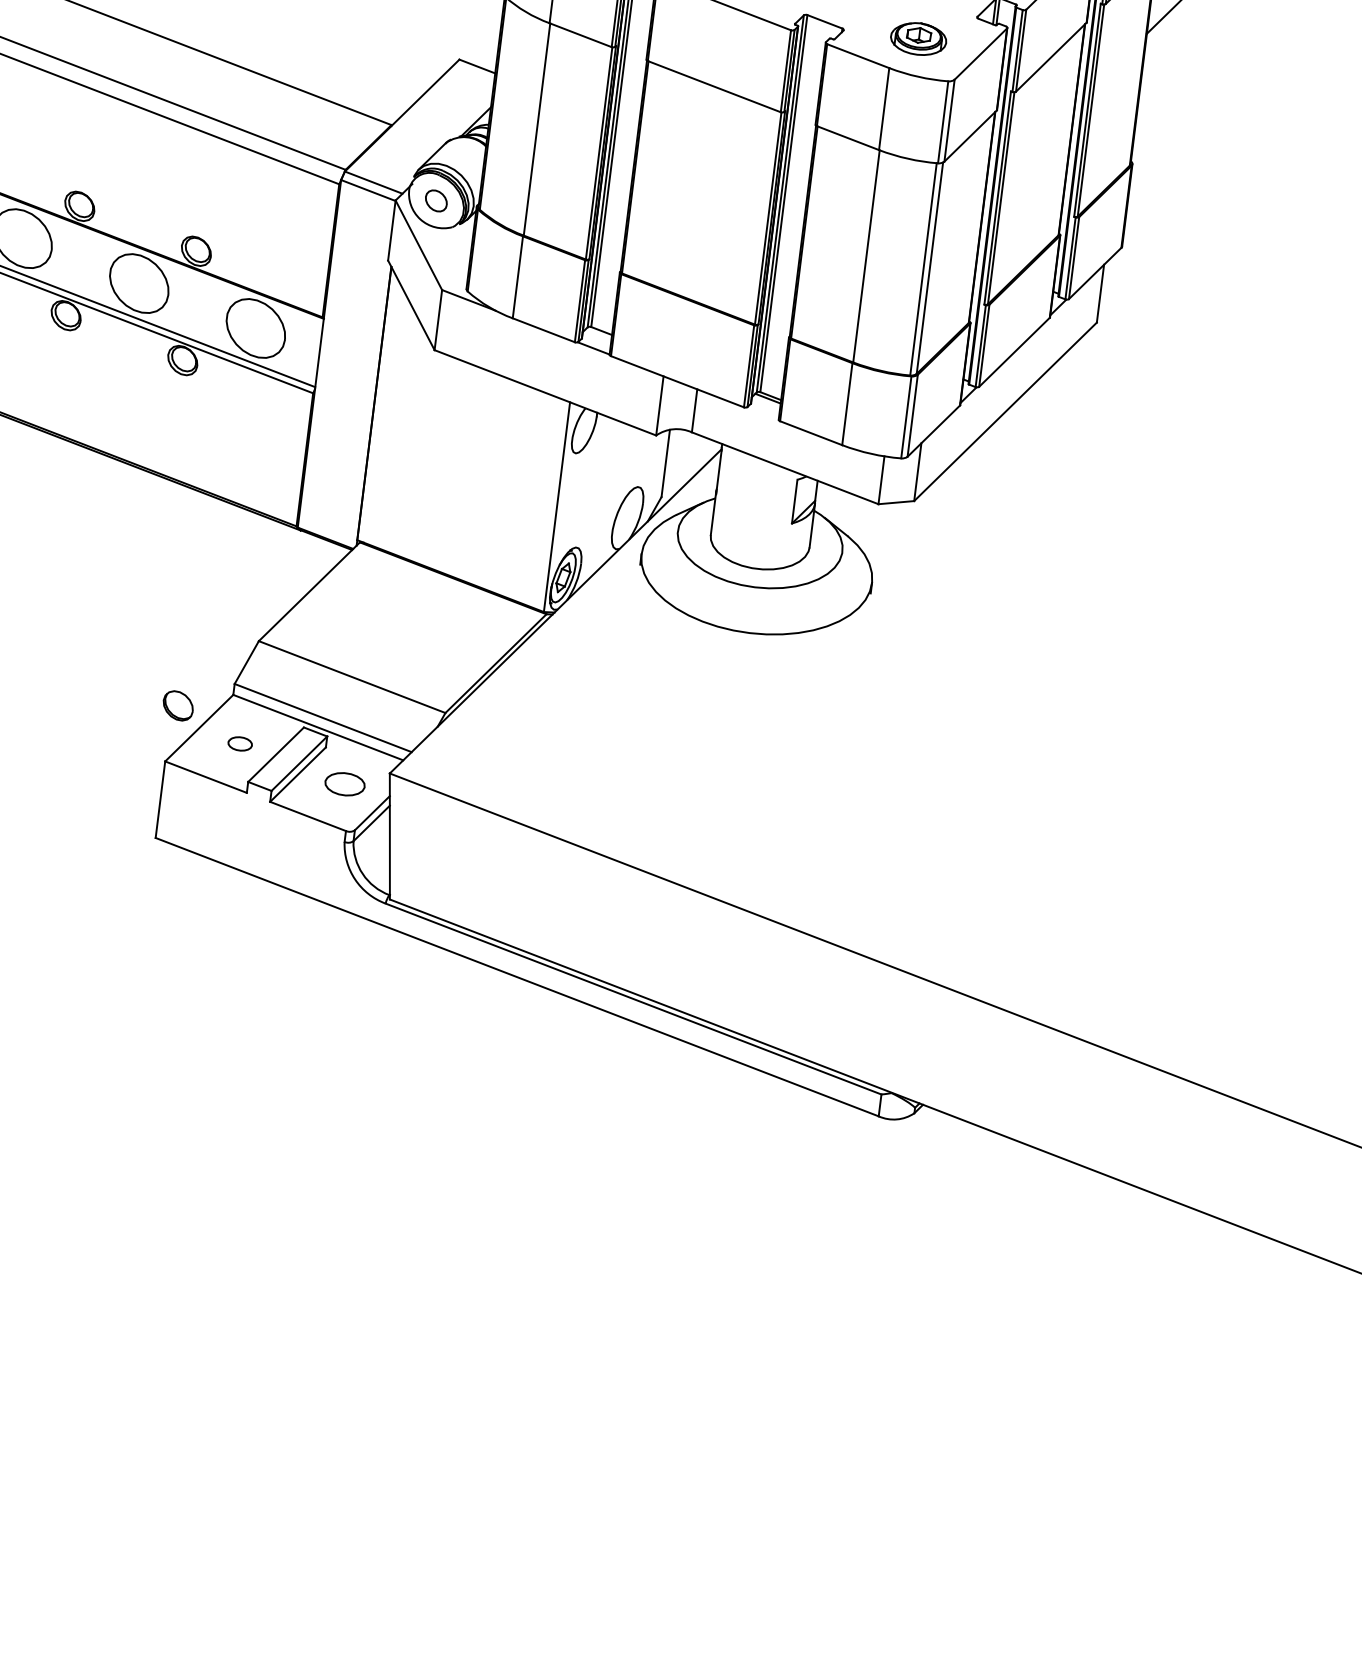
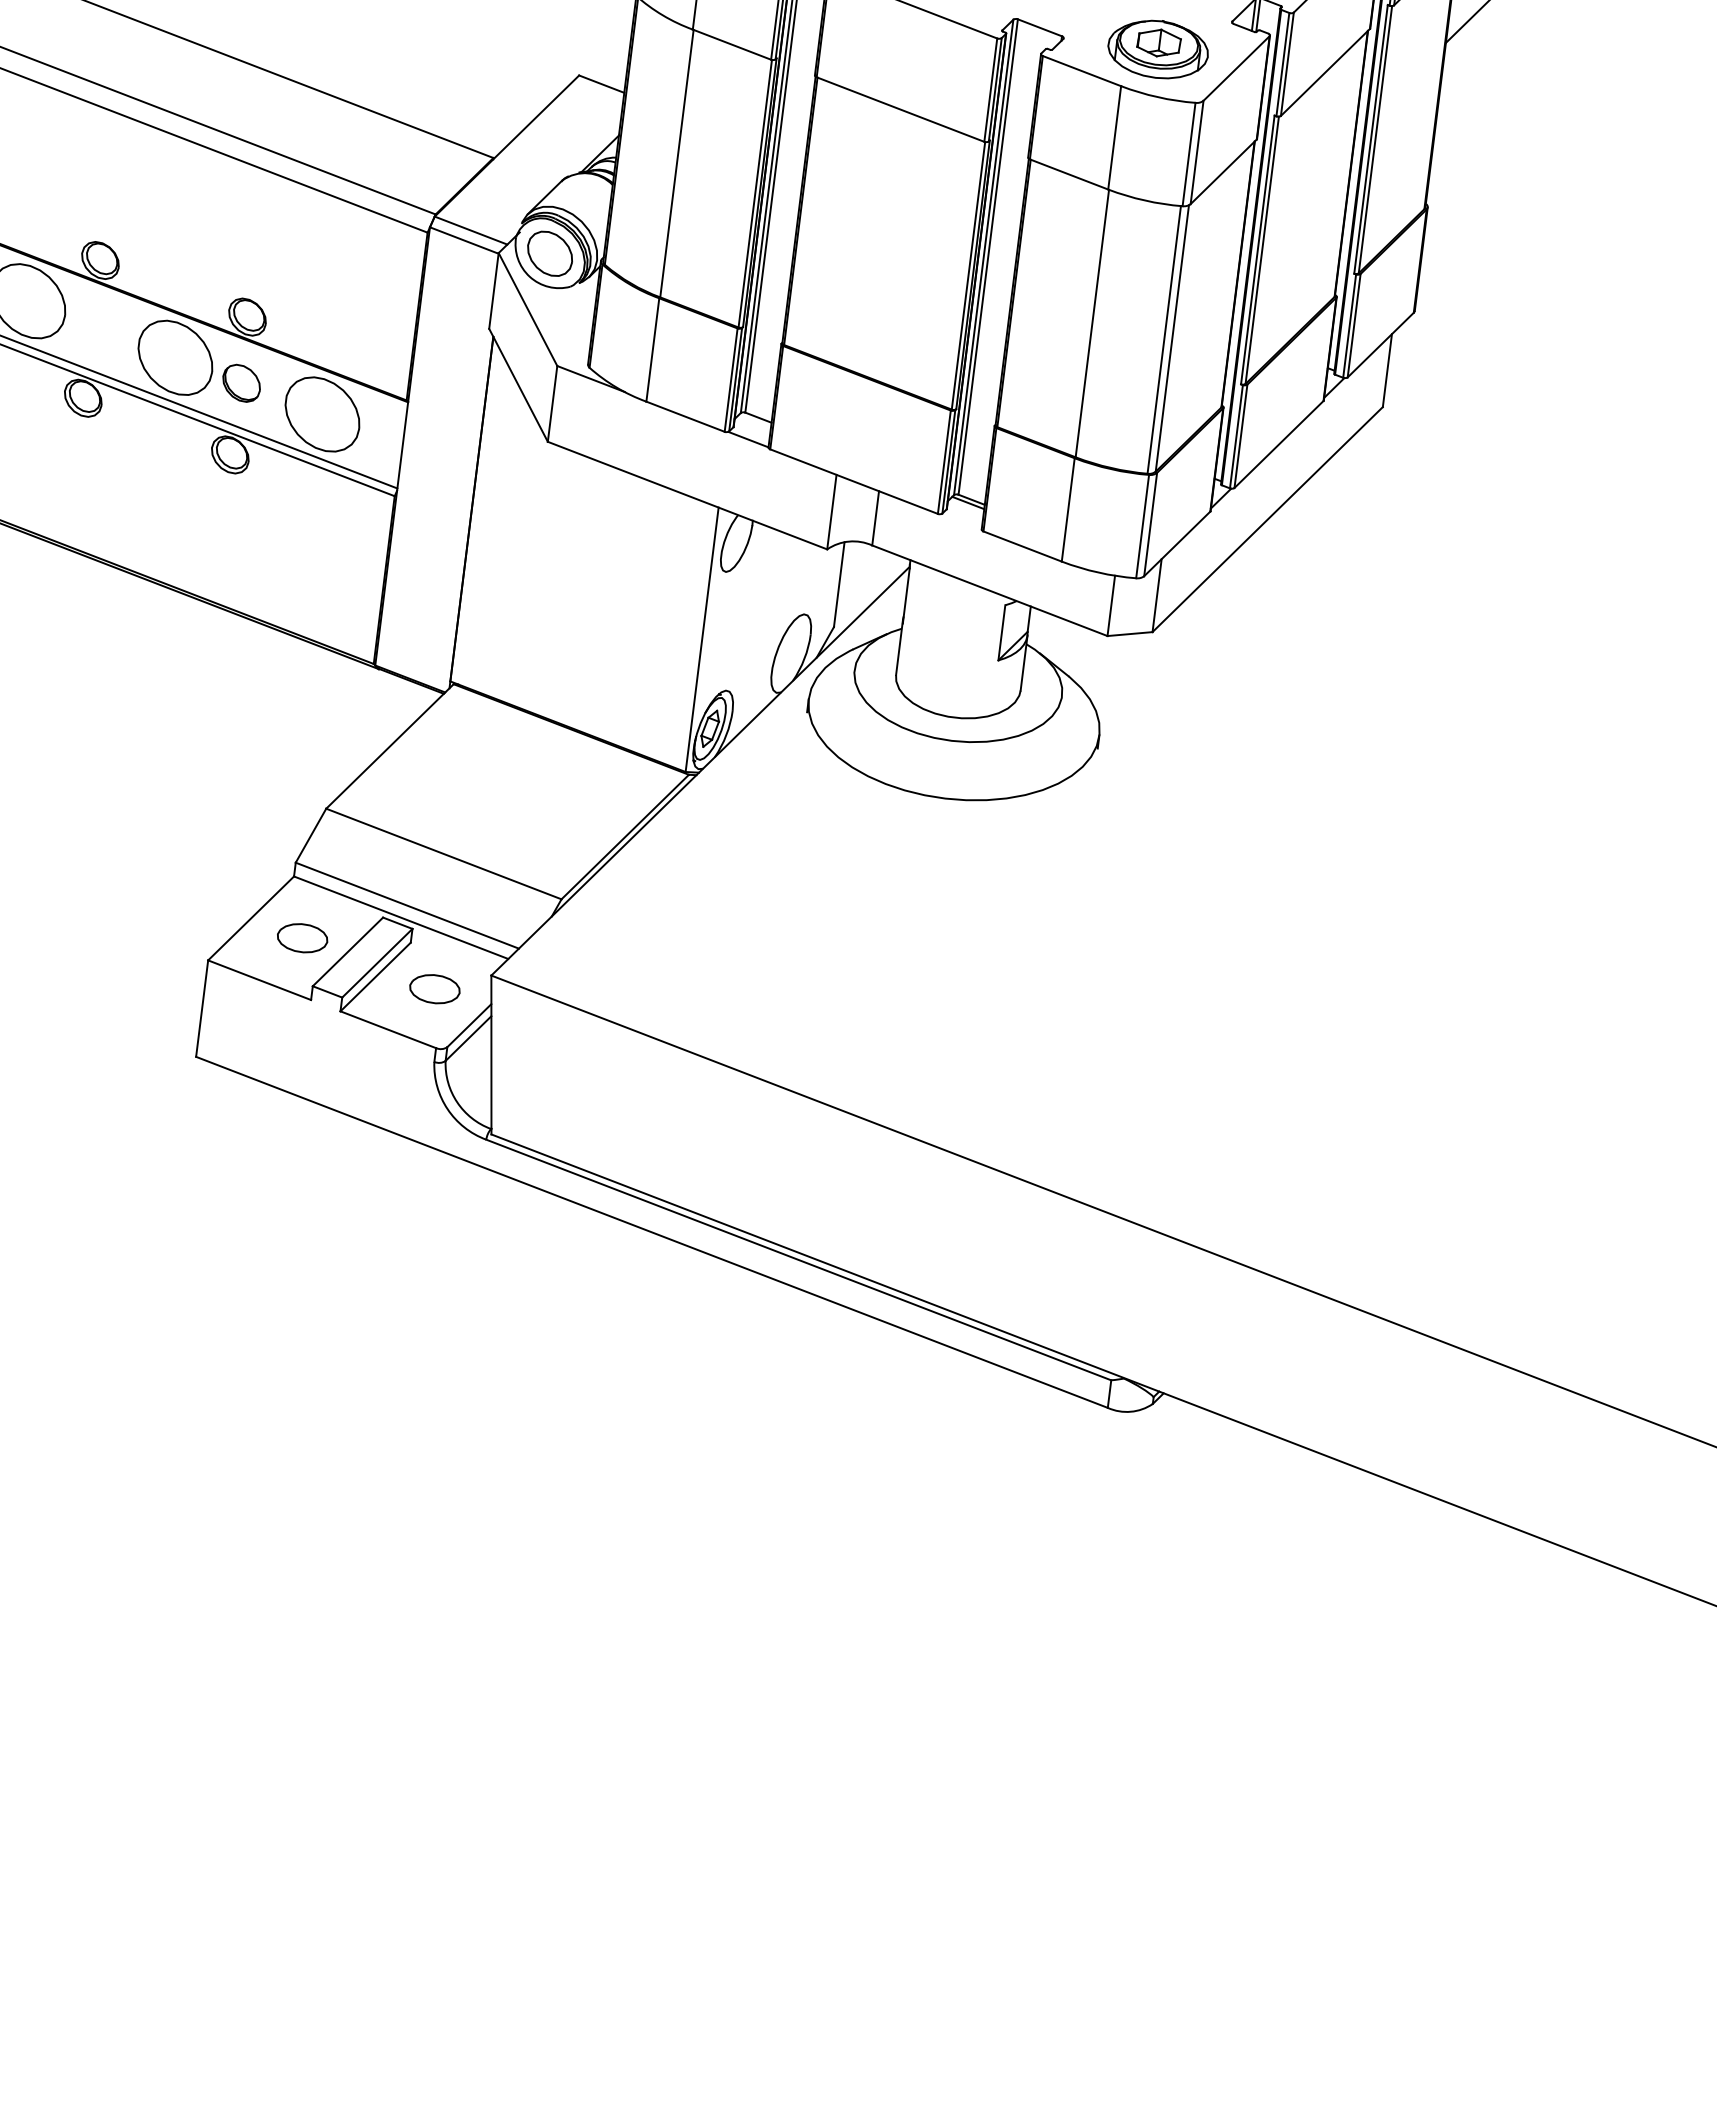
part: (918, 39) -> (1157, 49), size x1.43
part: (435, 200) -> (549, 253), size x1.67
part: (178, 705) -> (241, 382), moved
part: (240, 744) -> (302, 938), size x1.67

